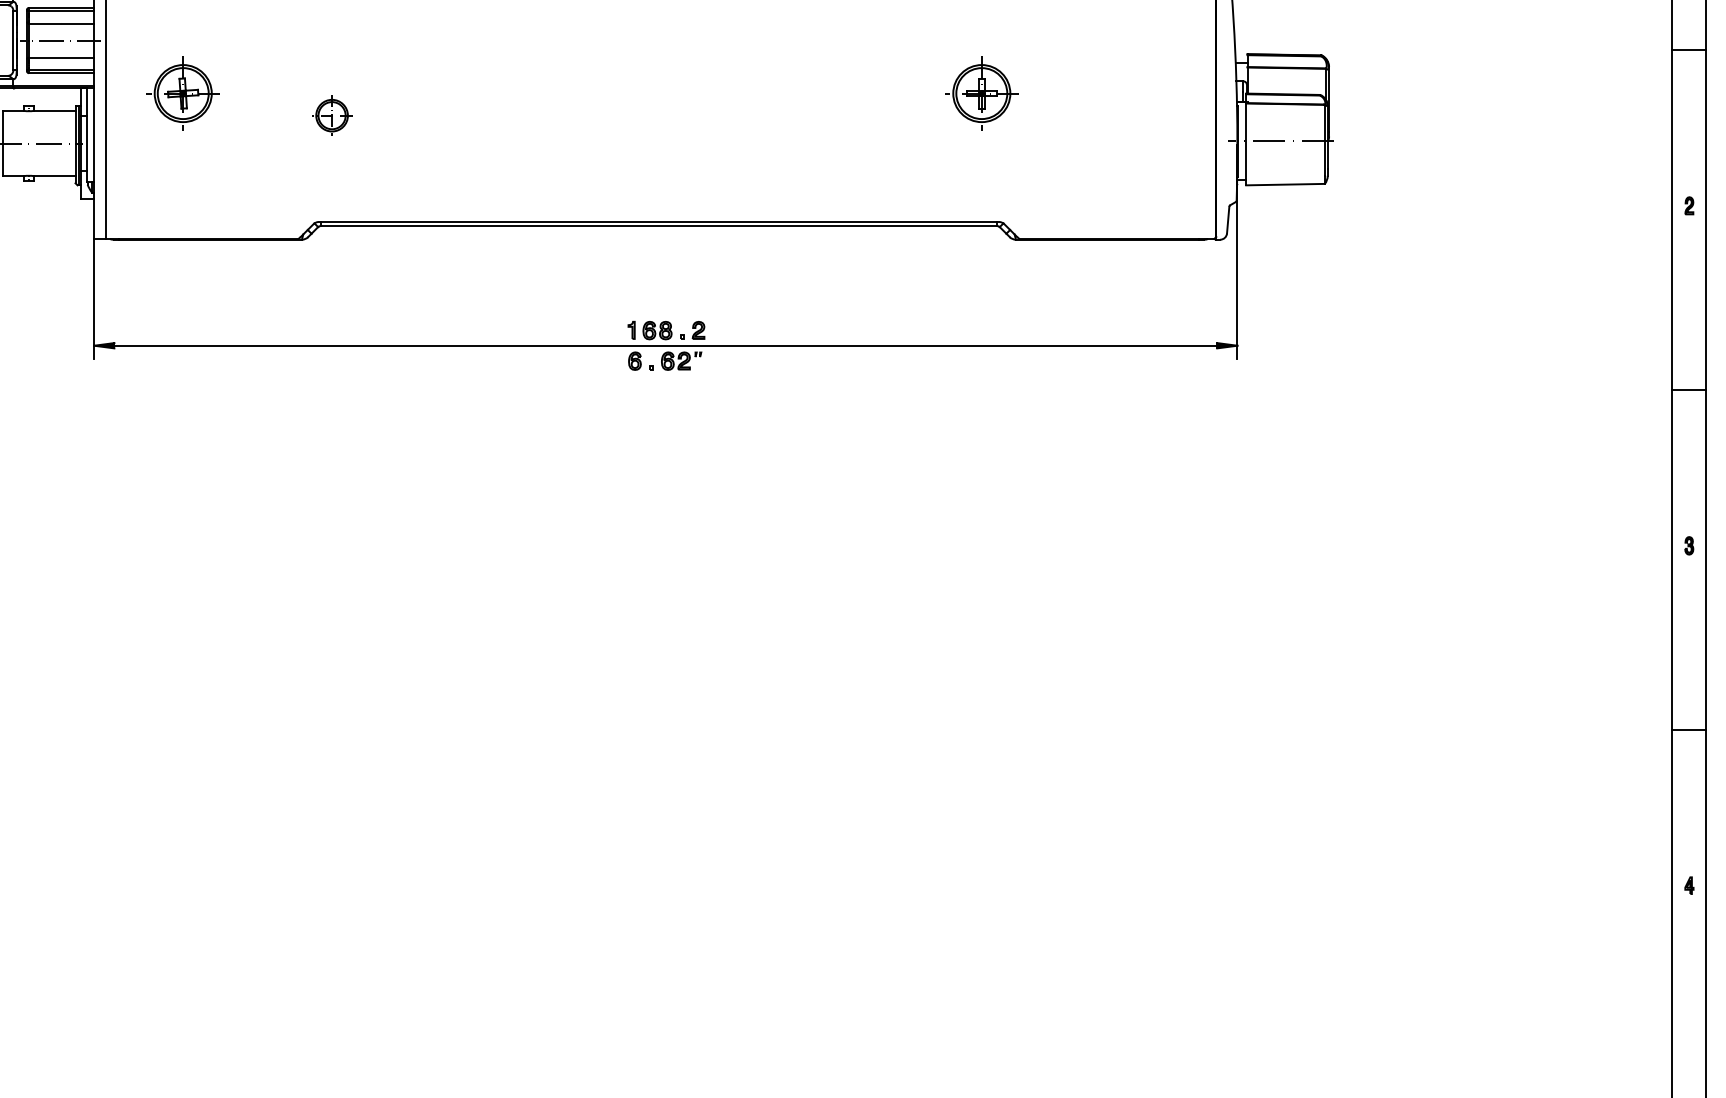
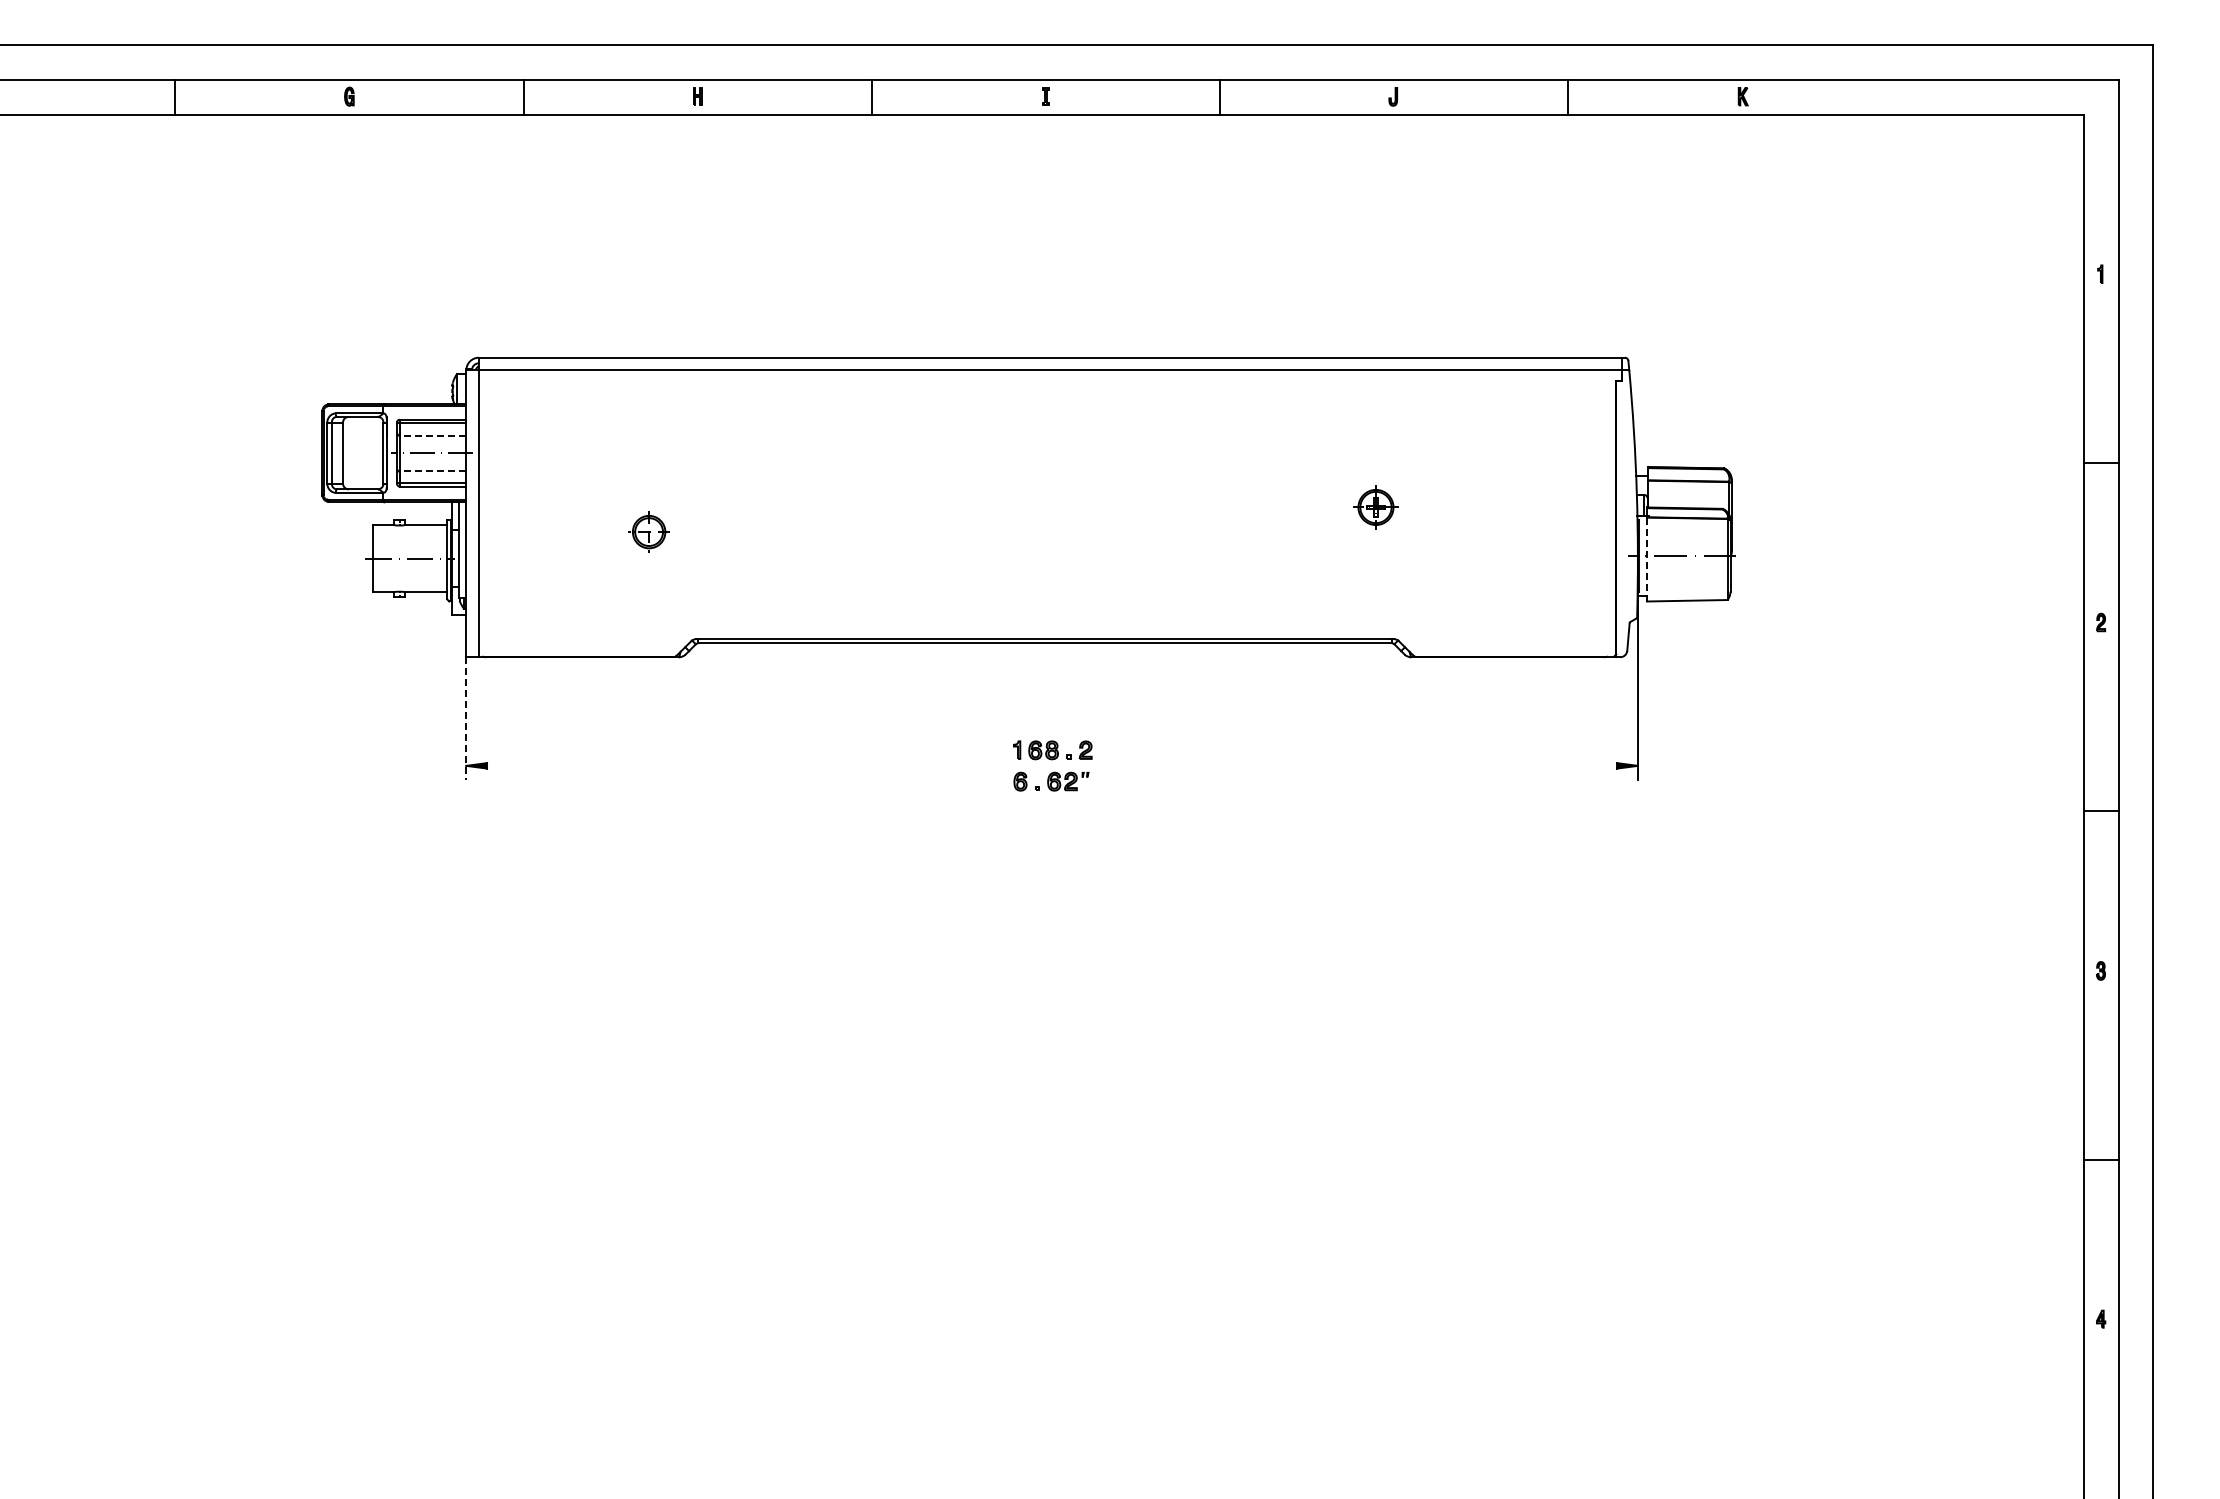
line: (61, 23) -> (432, 435), solid -> dashed
line: (61, 57) -> (432, 470), solid -> dashed
part: (183, 93) -> (557, 507), removed
part: (981, 93) -> (1375, 507), size x0.6
part: (331, 115) -> (648, 531), moved
line: (1245, 144) -> (1646, 559), solid -> dashed
line: (94, 299) -> (466, 718), solid -> dashed
line: (666, 345) -> (1052, 765), removed

